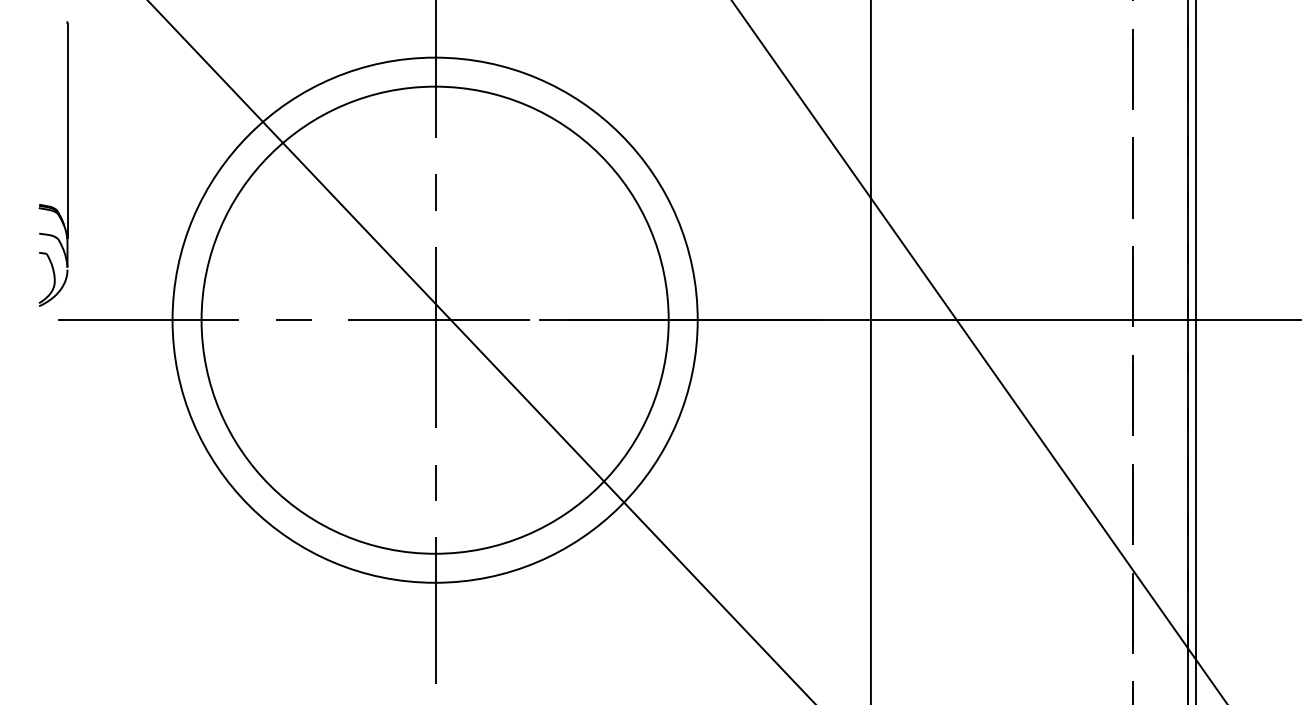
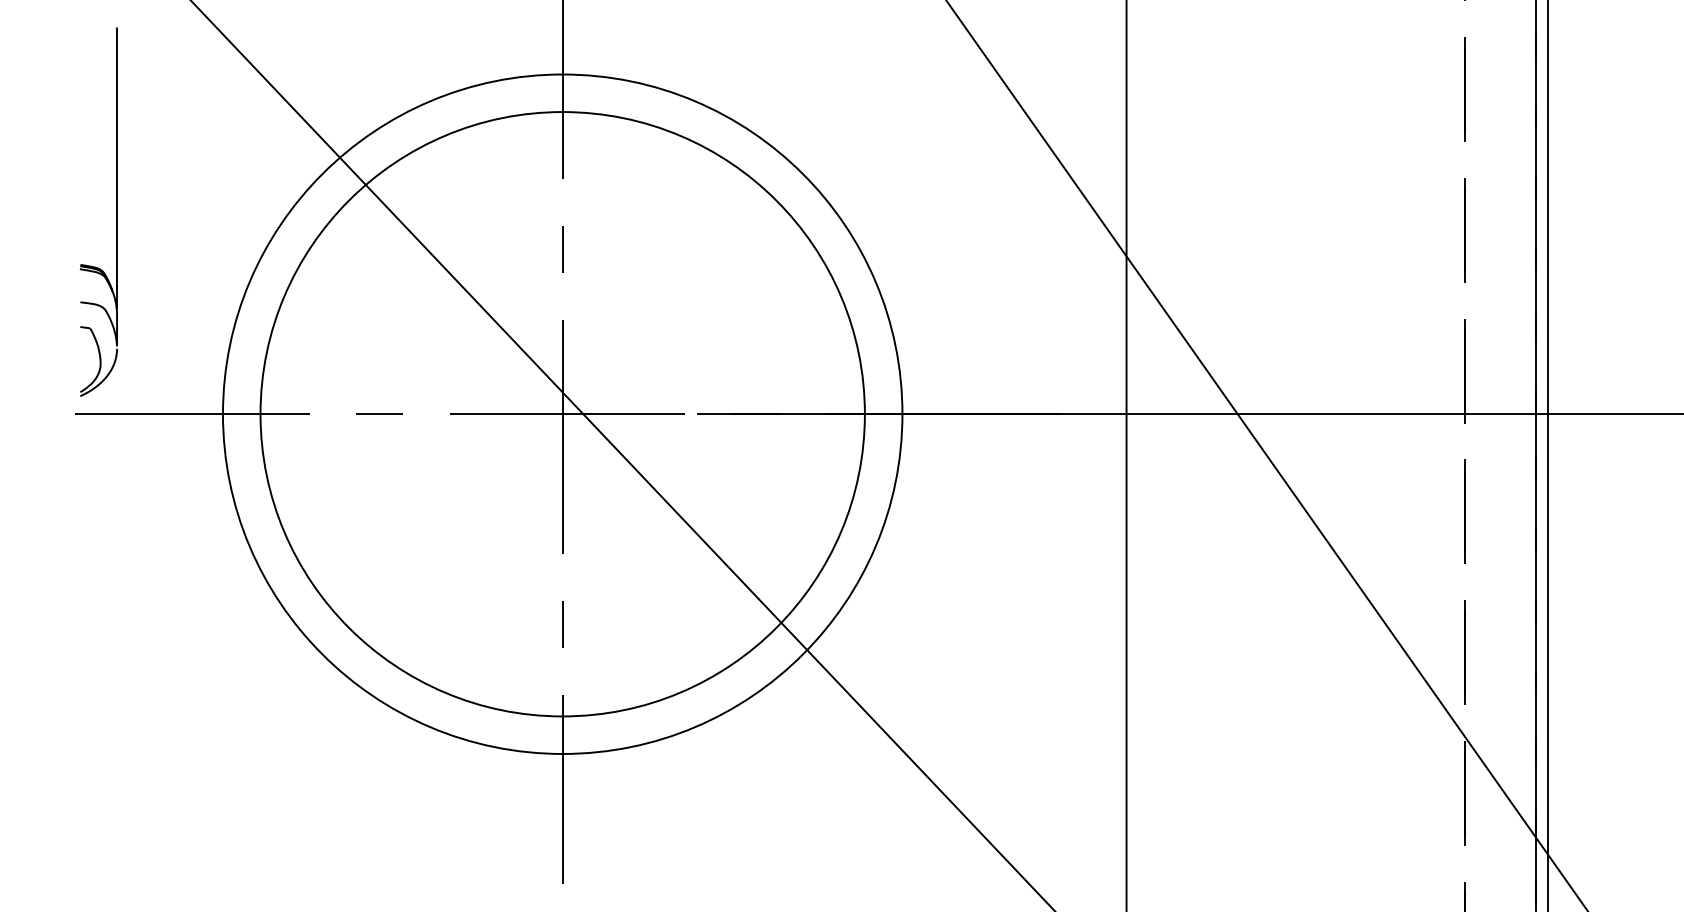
part: (67, 163) -> (116, 211), moved

